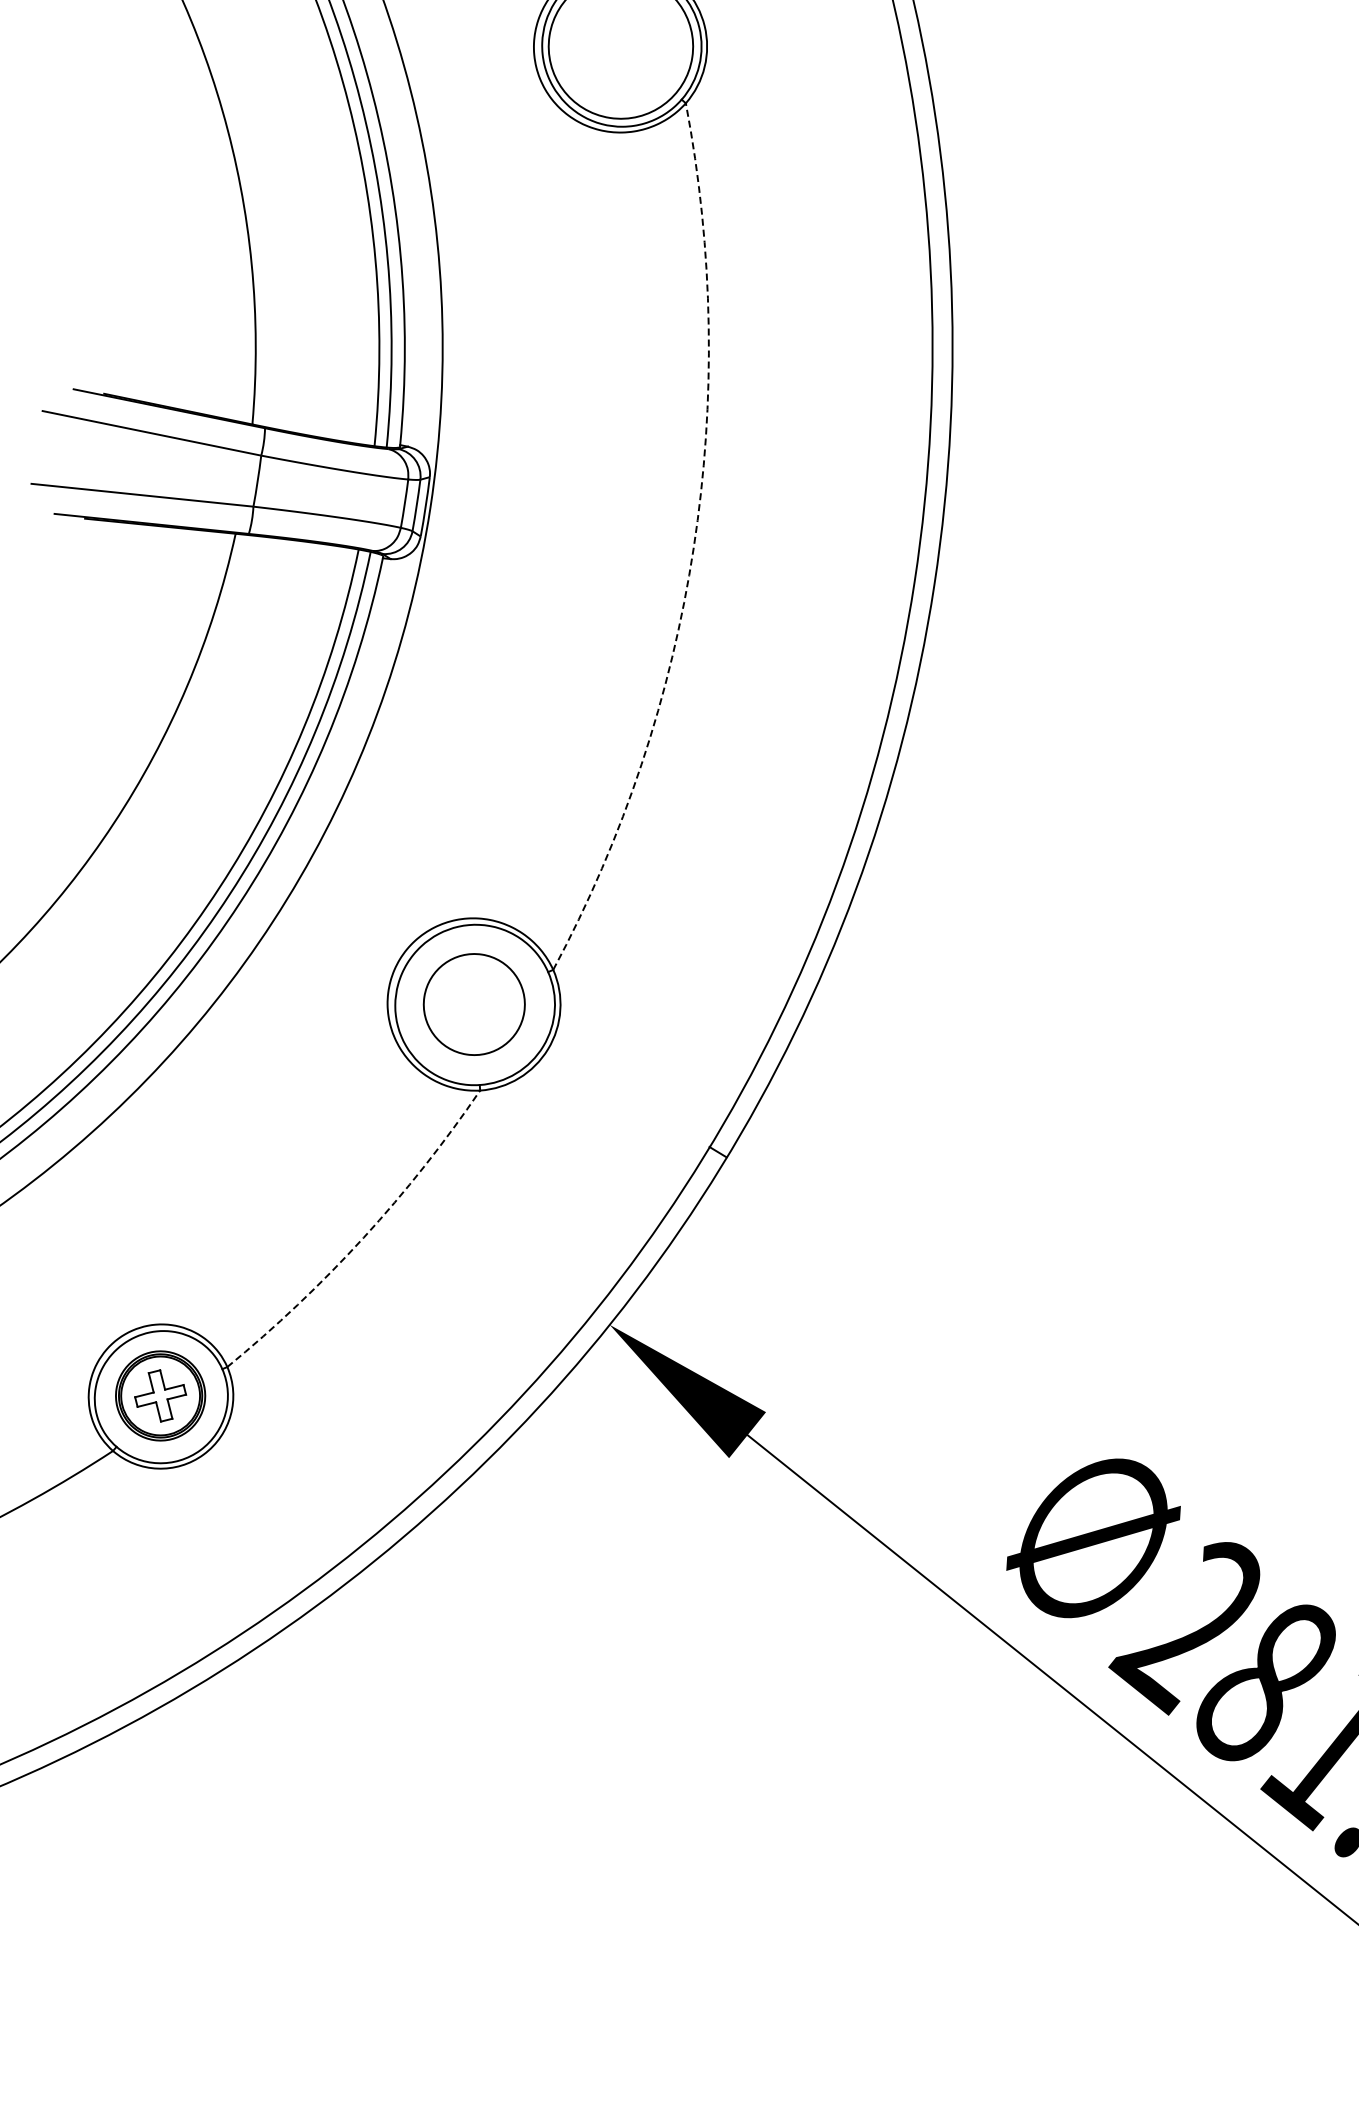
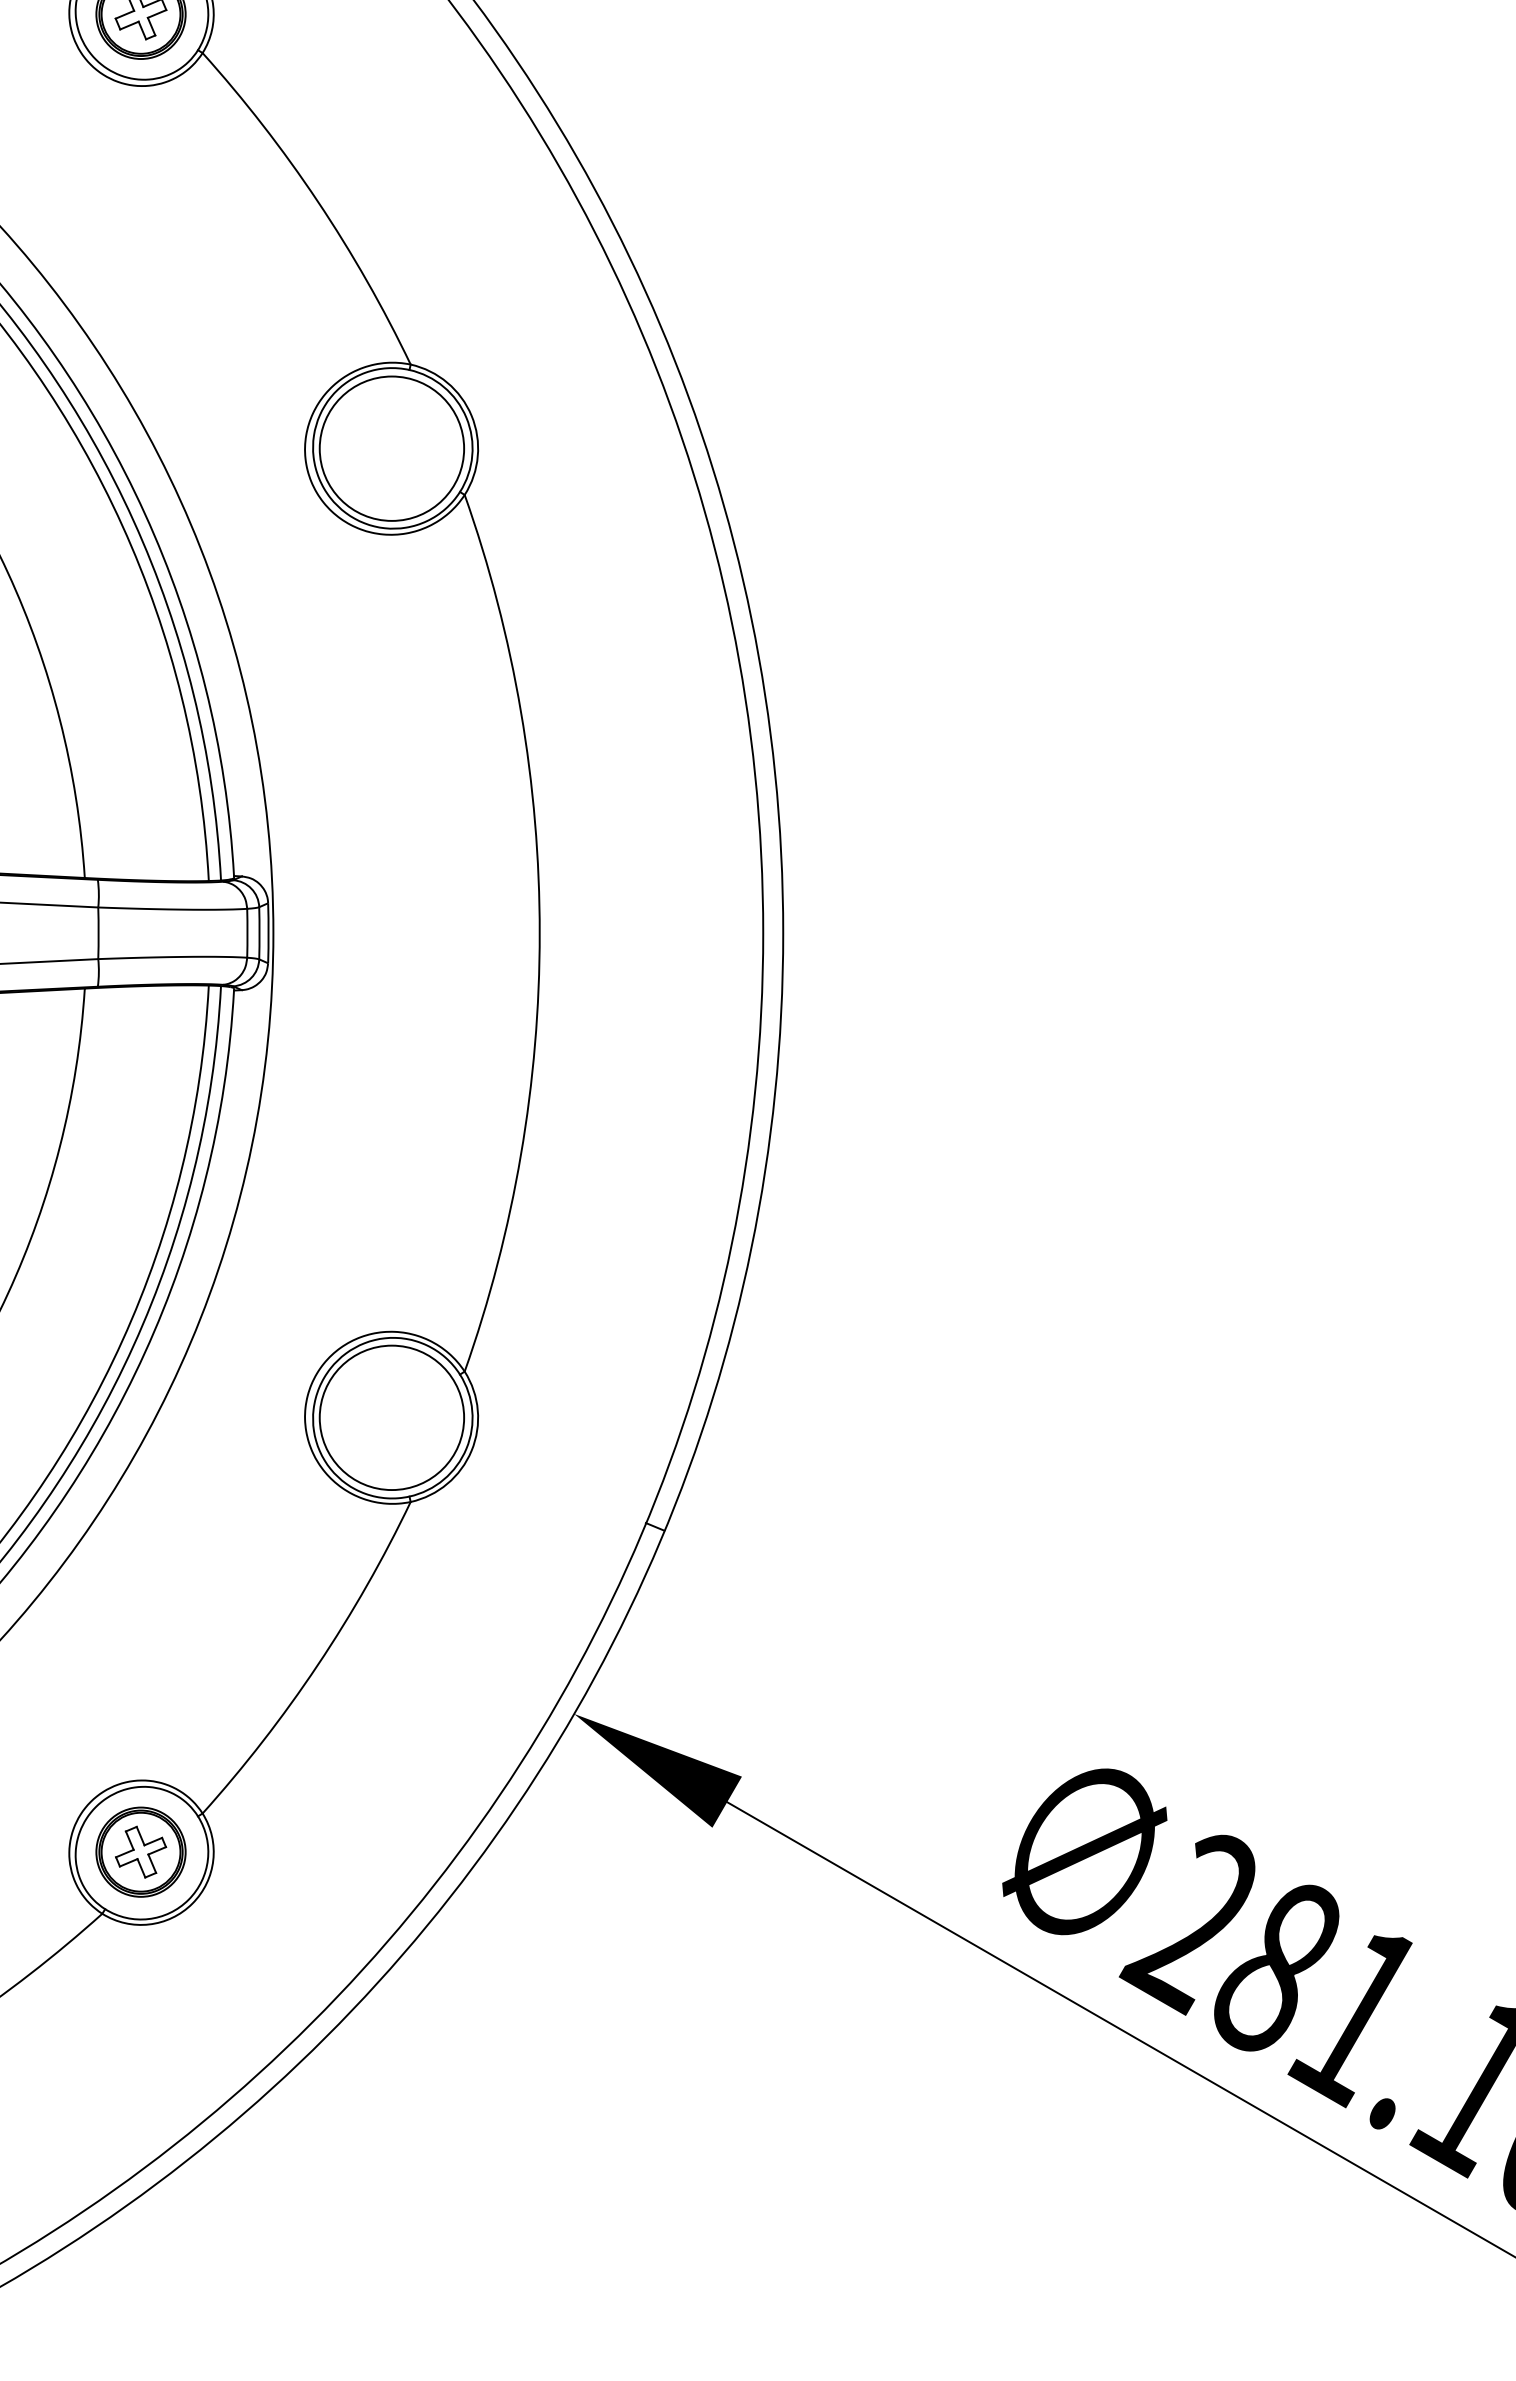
arc: (693, 548) -> (539, 933), dashed -> solid
circle: (473, 1004) -> (391, 1417), size x1.43
arc: (363, 1238) -> (317, 1665), dashed -> solid

